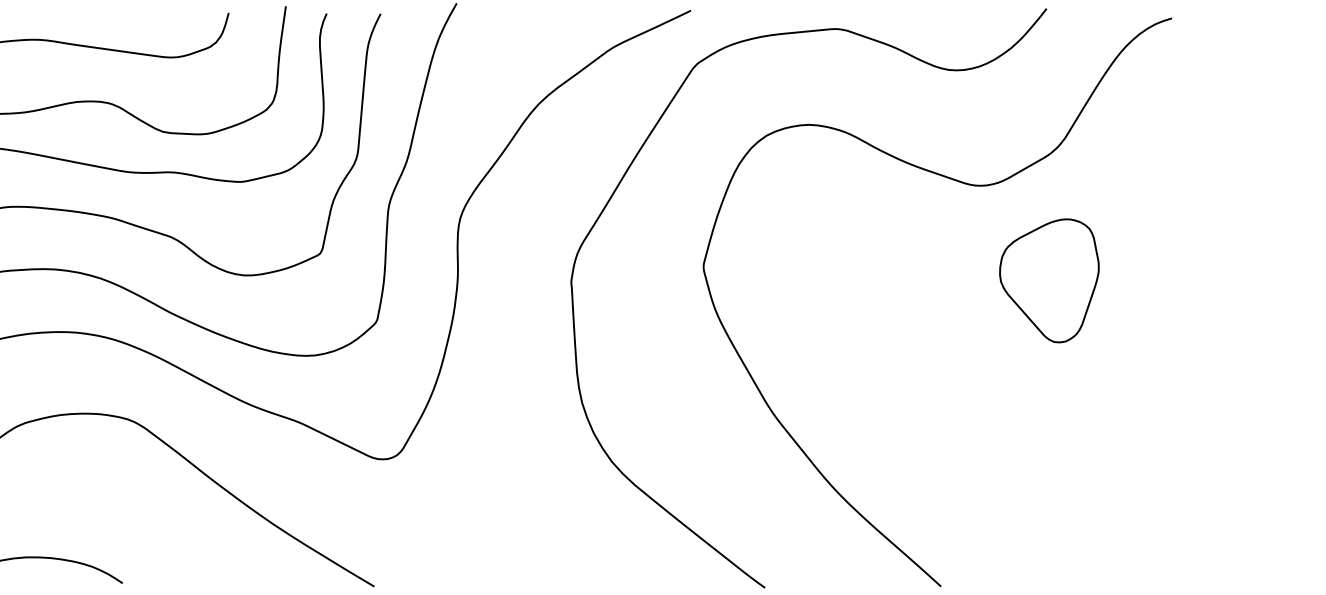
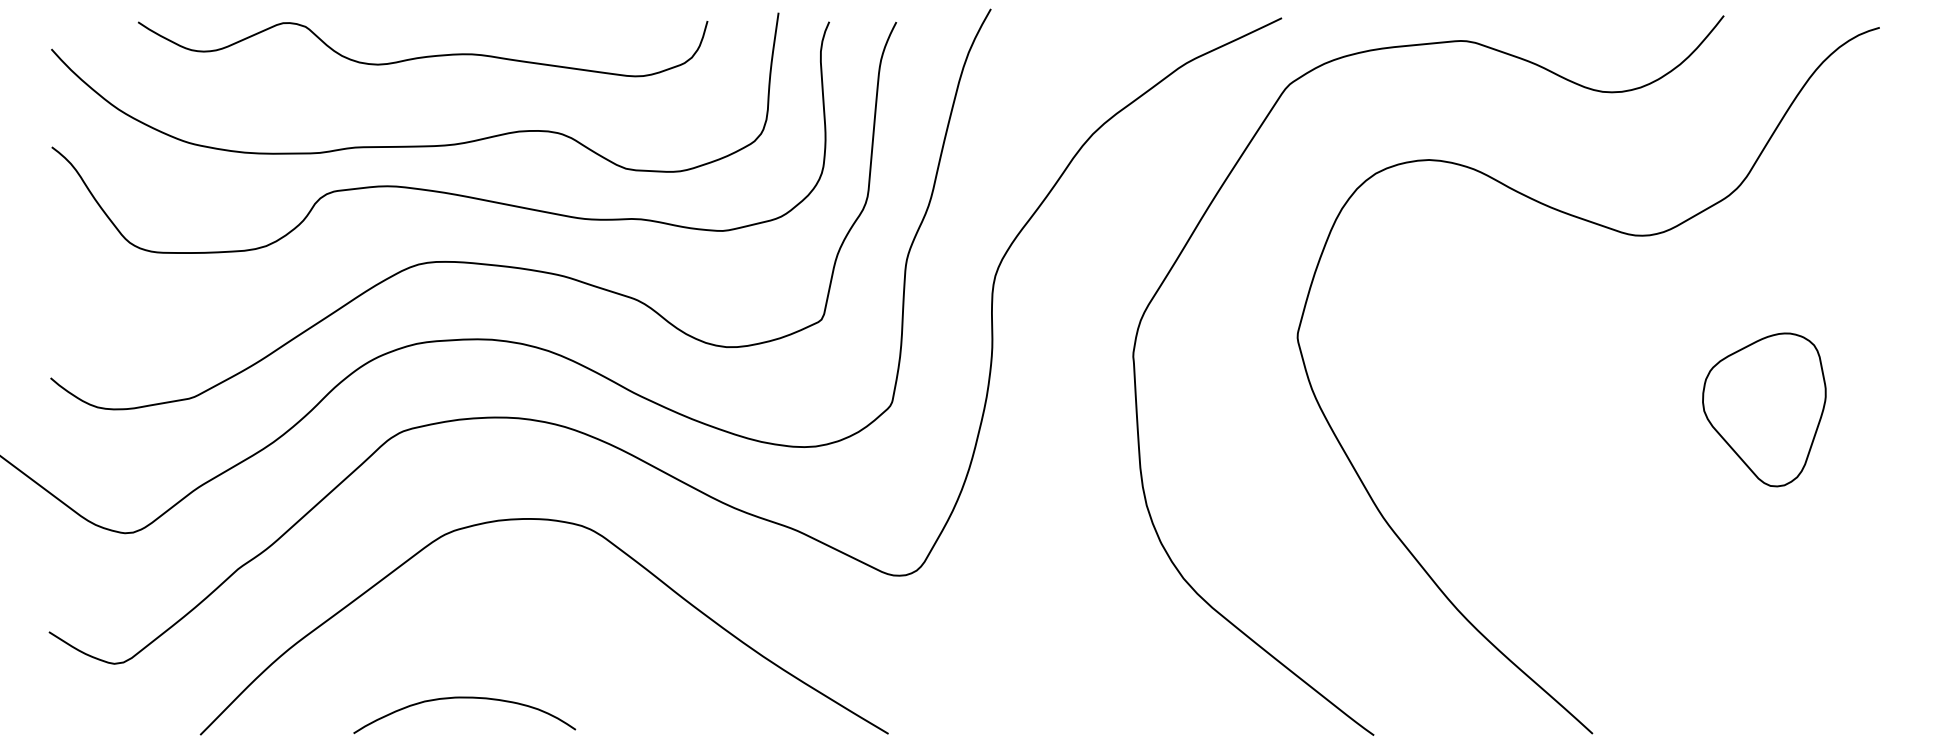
part: (1049, 280) -> (1764, 409), moved

